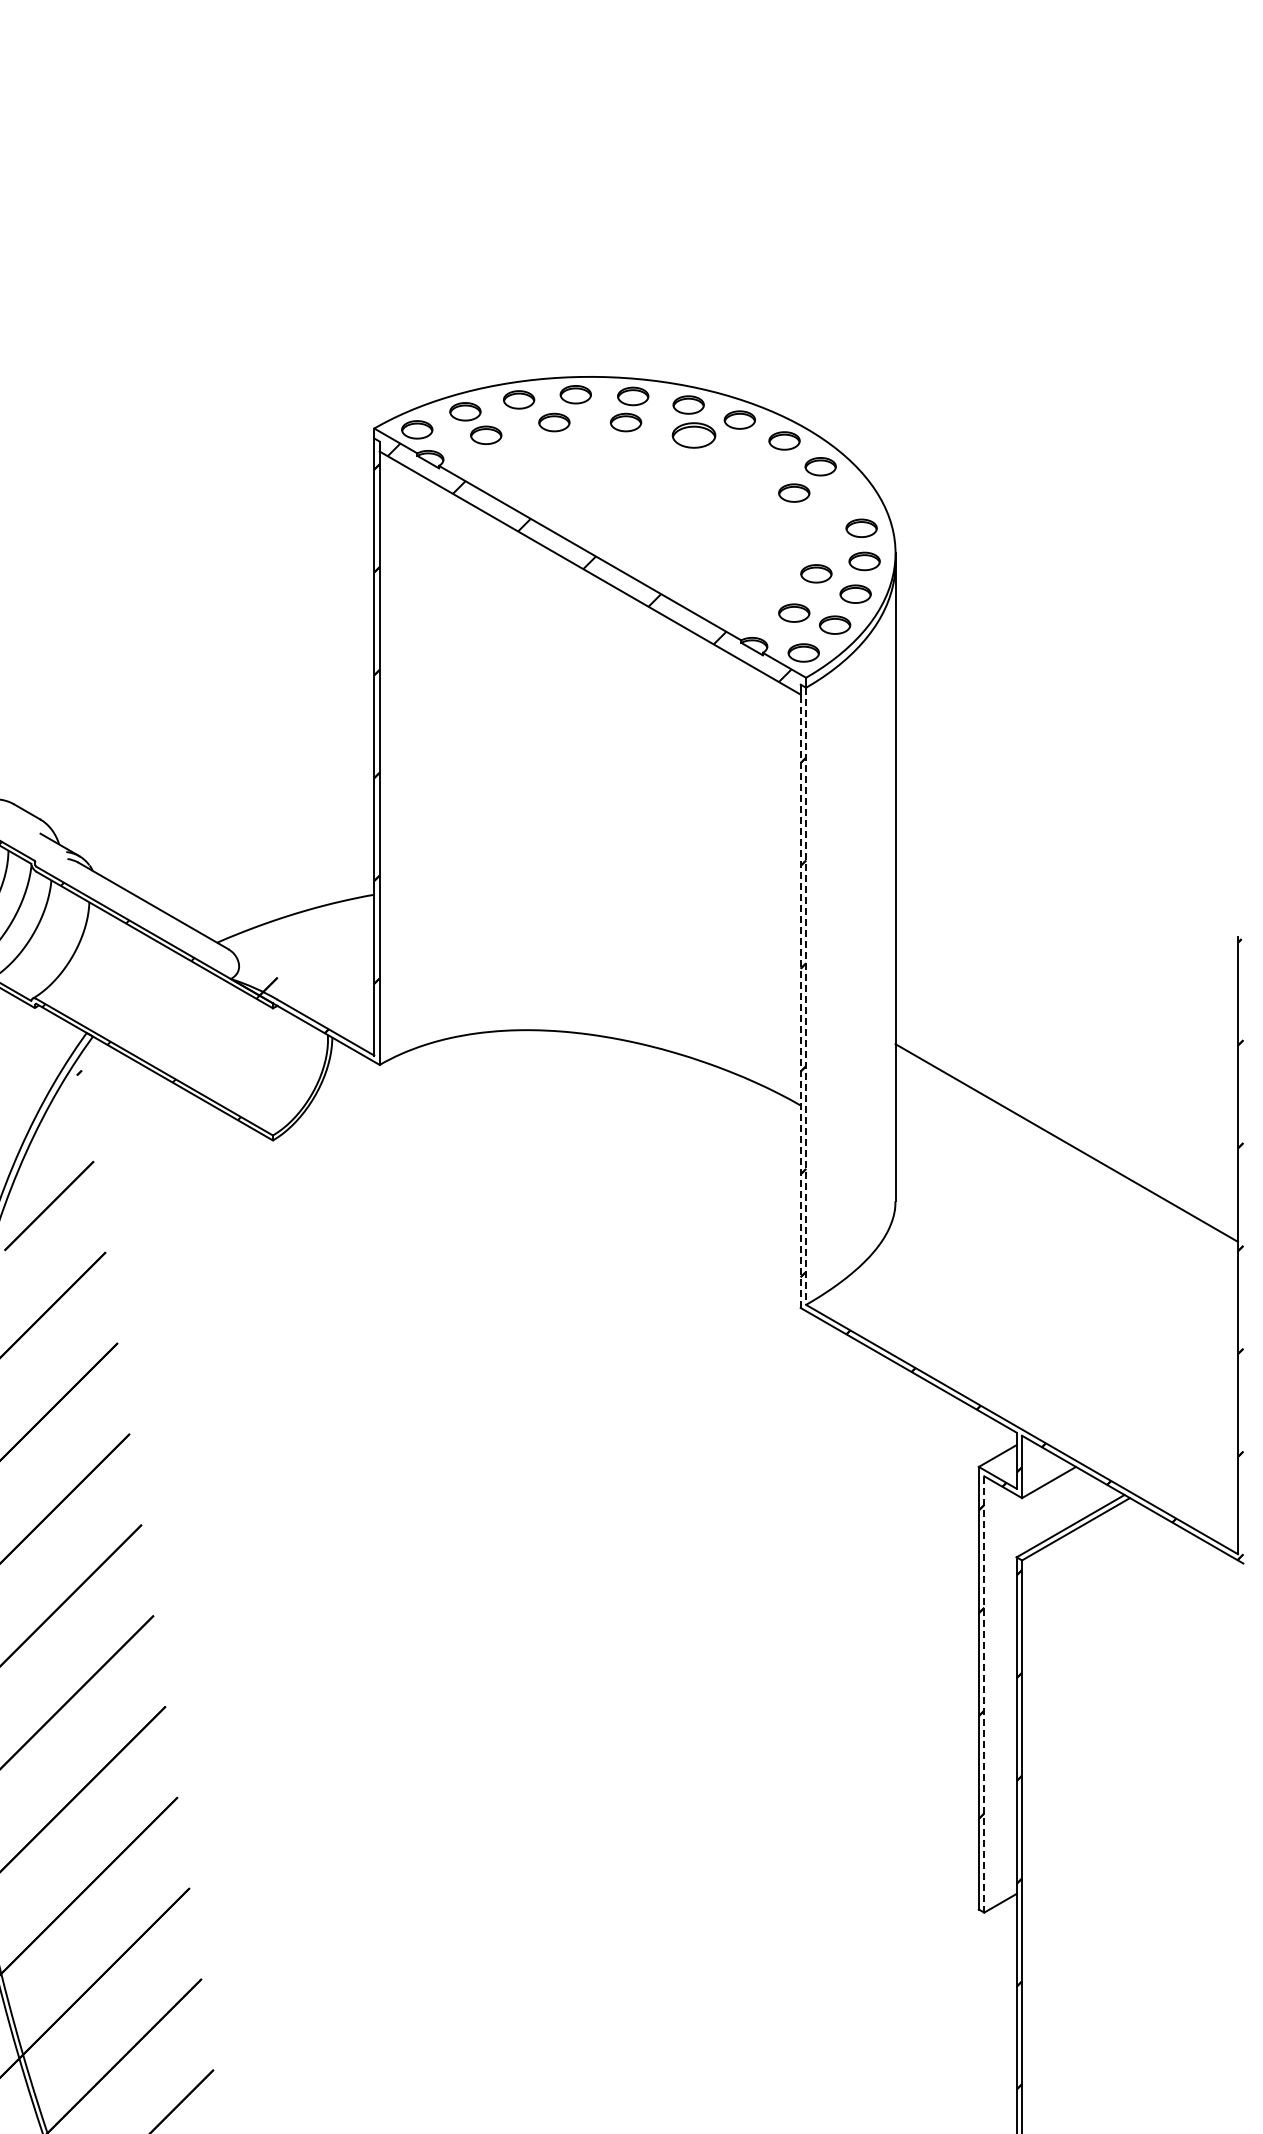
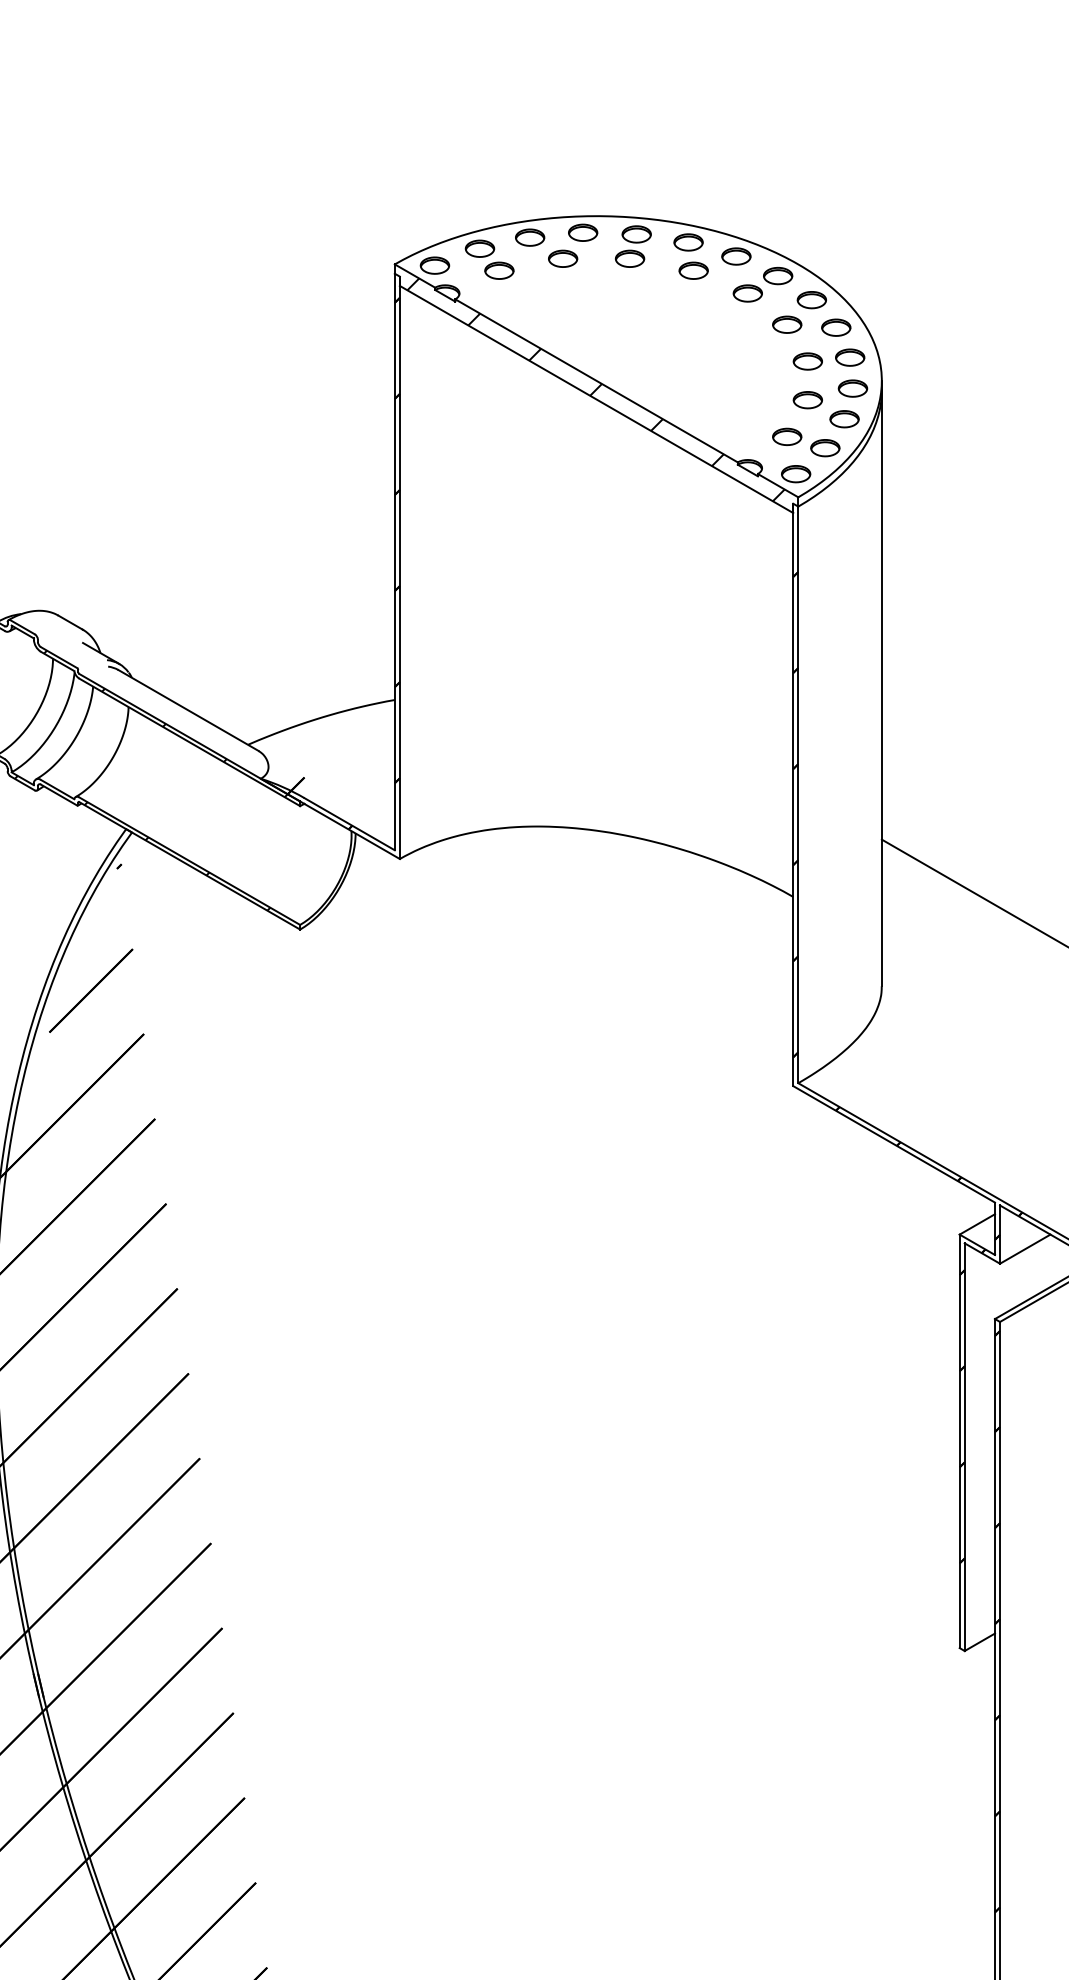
part: (694, 434) -> (694, 270), size x0.71
part: (752, 459) -> (748, 293), added
part: (846, 495) -> (836, 326), added
part: (816, 532) -> (807, 361), added
line: (800, 996) -> (793, 795), dashed -> solid
line: (806, 996) -> (798, 795), dashed -> solid
line: (984, 1693) -> (964, 1446), dashed -> solid

